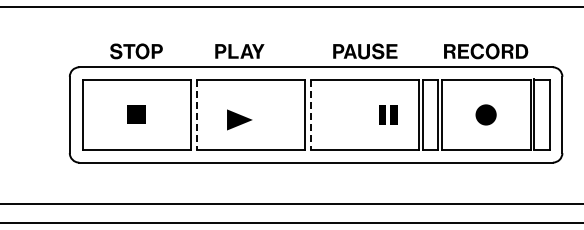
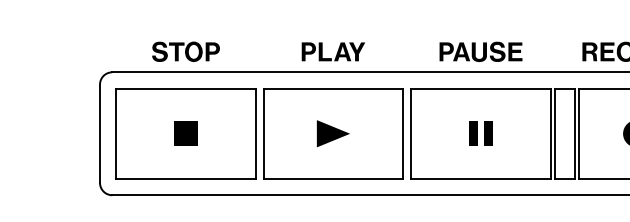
part: (239, 51) -> (332, 51), moved
line: (196, 114) -> (263, 133), dashed -> solid
line: (311, 114) -> (411, 133), dashed -> solid
part: (388, 114) -> (481, 133), moved
part: (239, 119) -> (332, 133), moved

